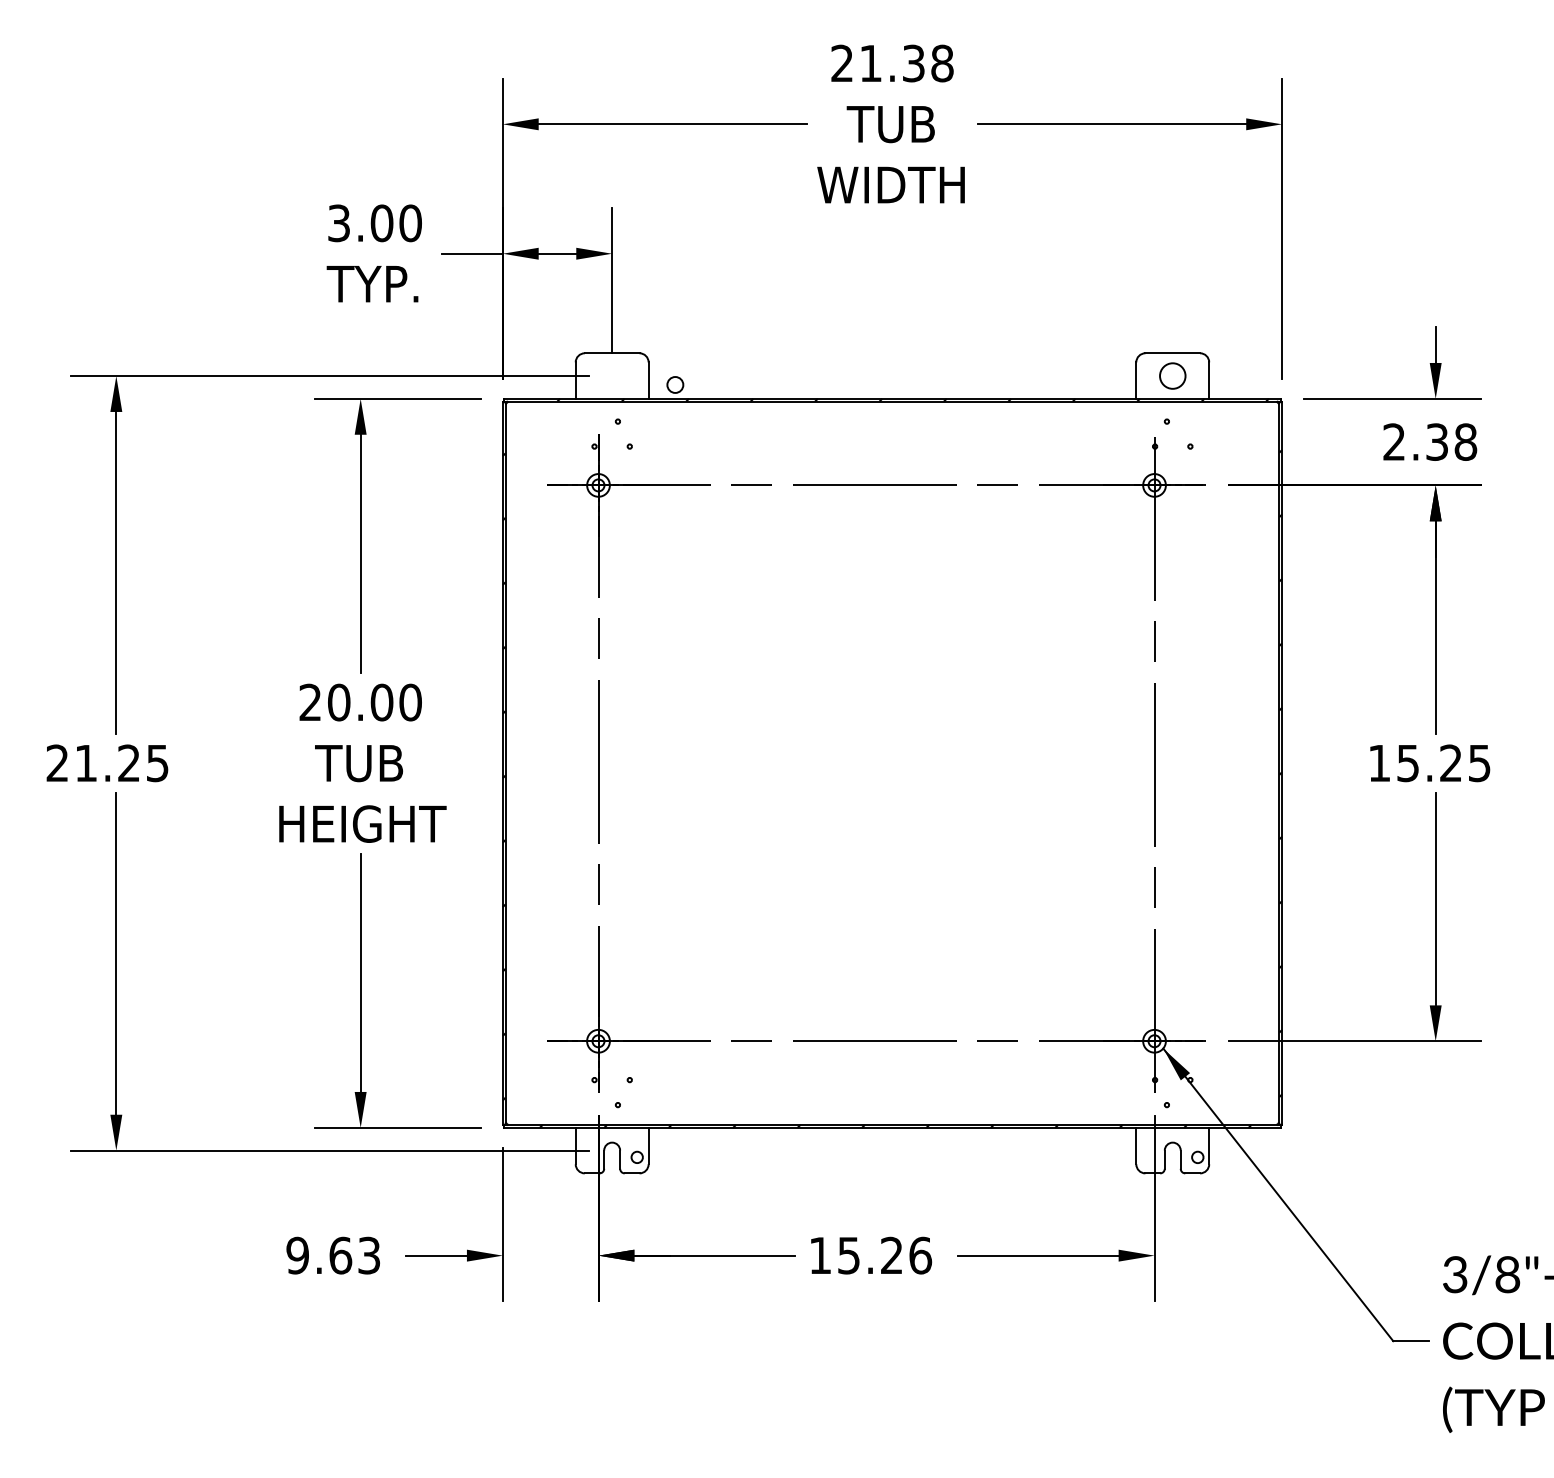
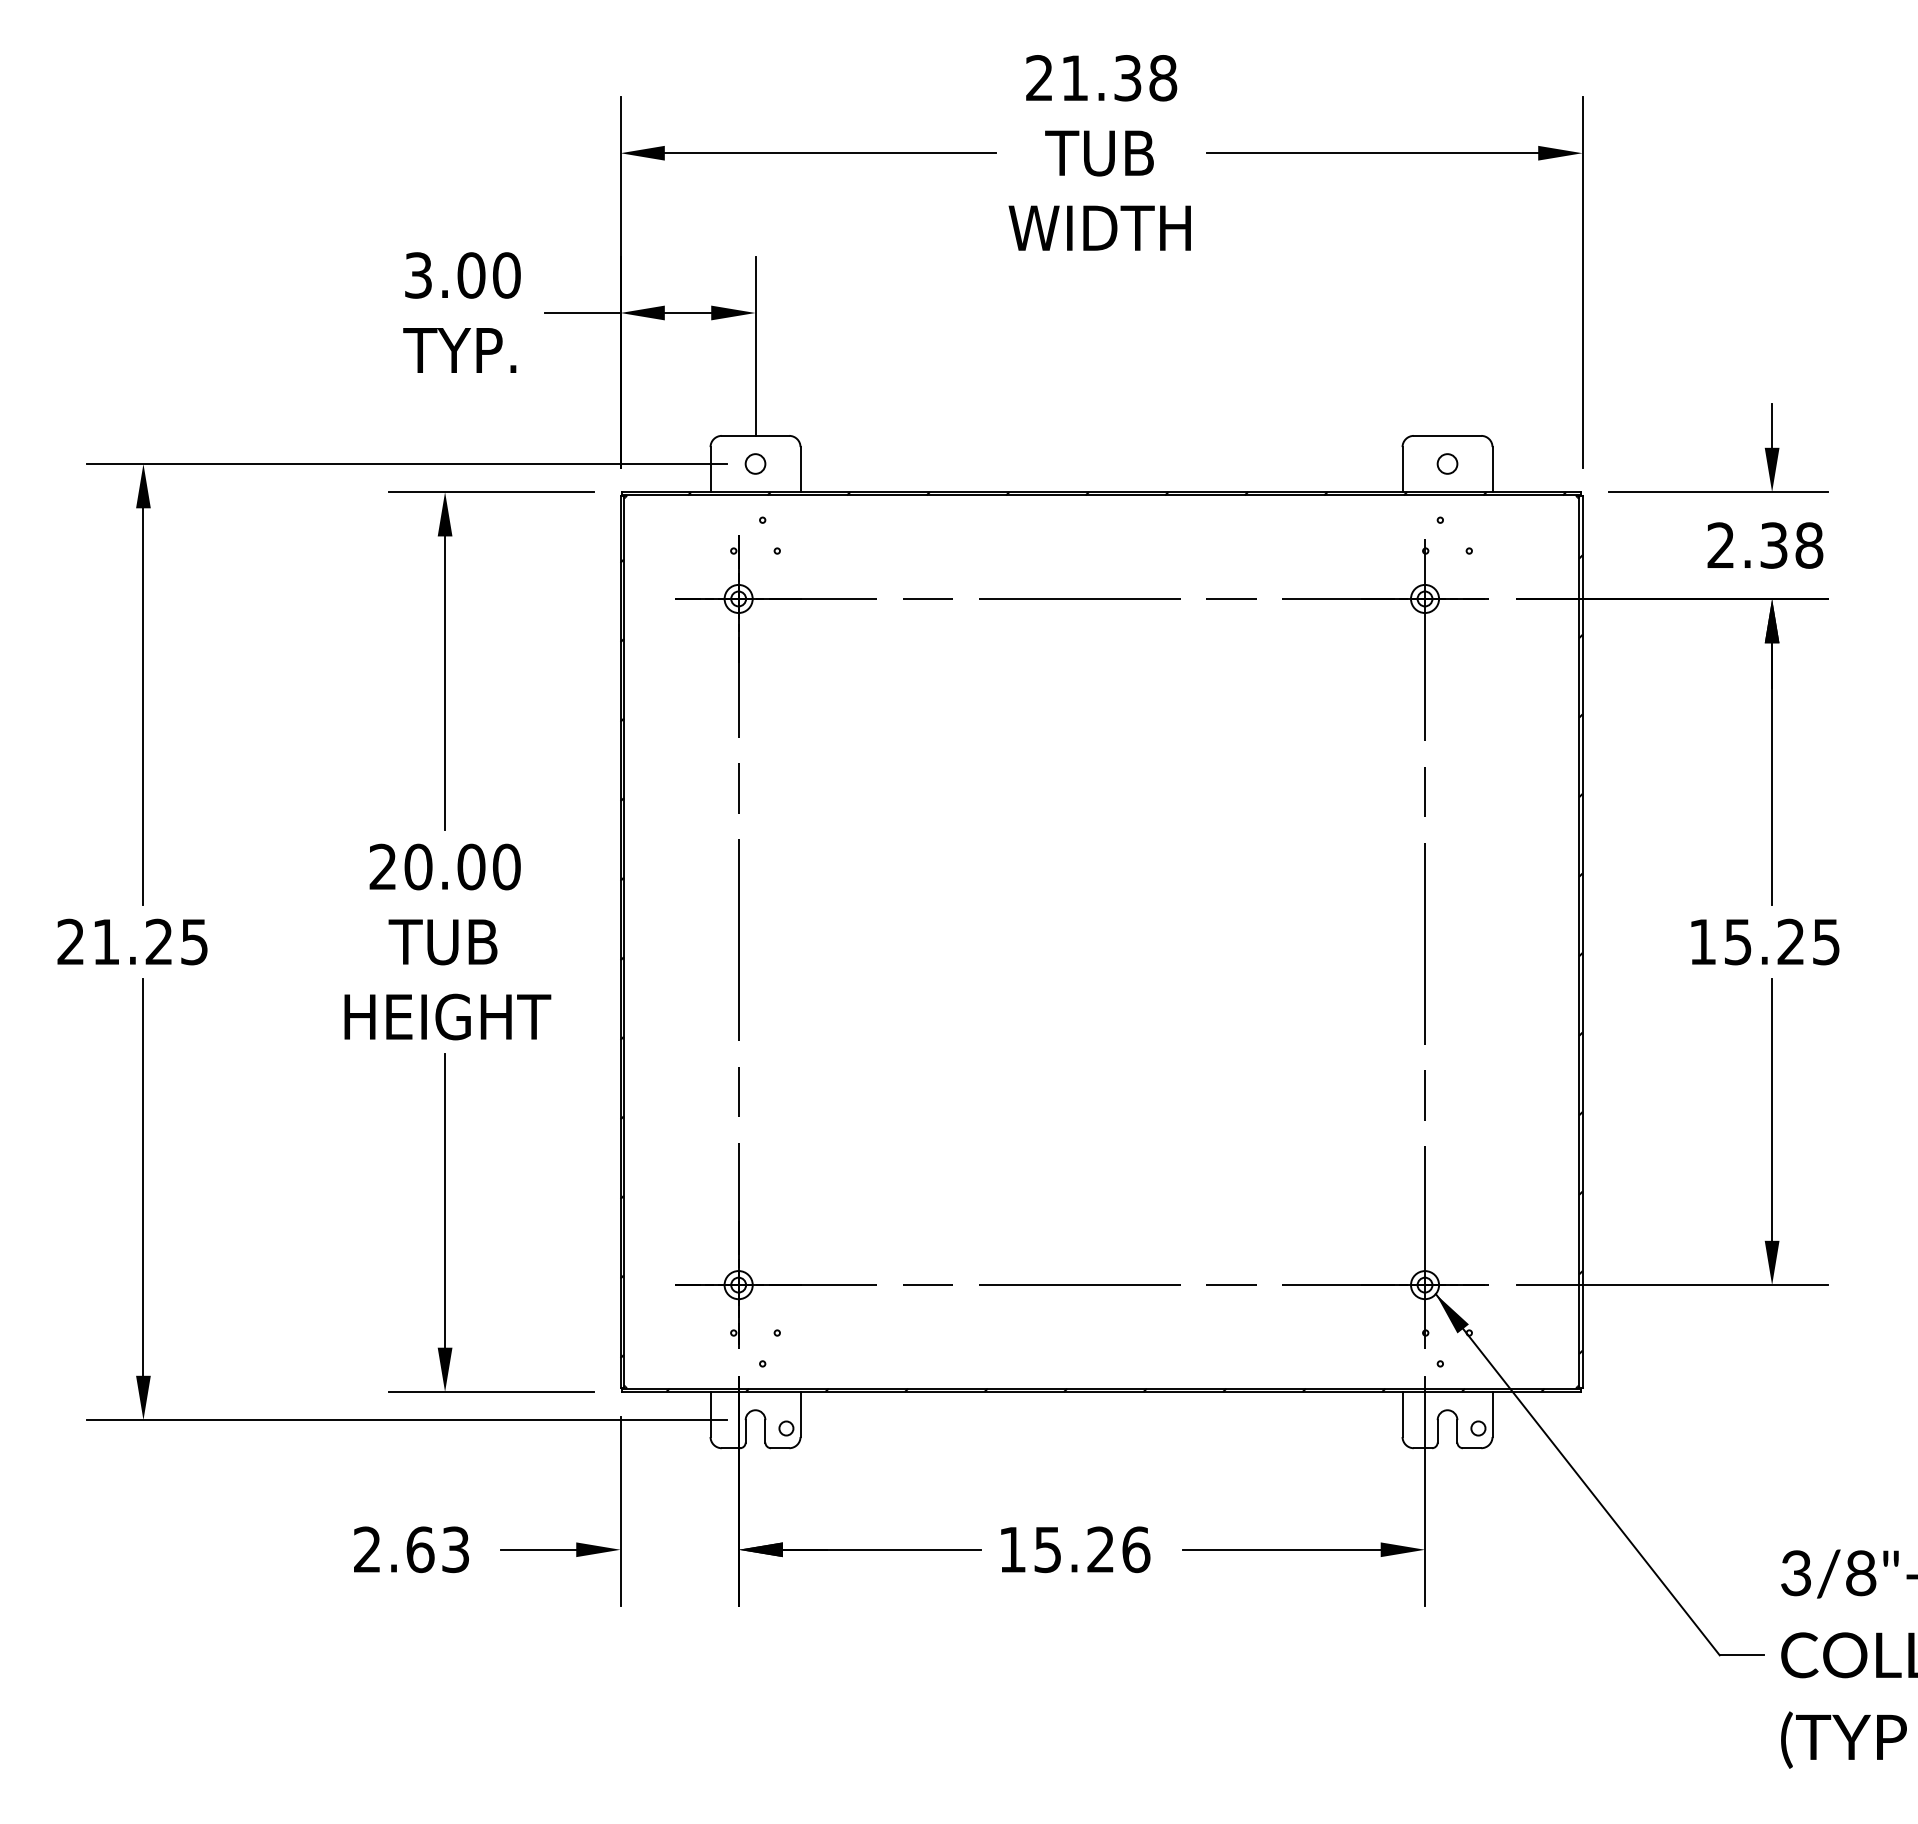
circle: (1172, 375) -> (1447, 463), size x0.62
circle: (675, 384) -> (755, 463), moved
text: (297, 1255) -> (367, 1549), 9.63 -> 2.63

